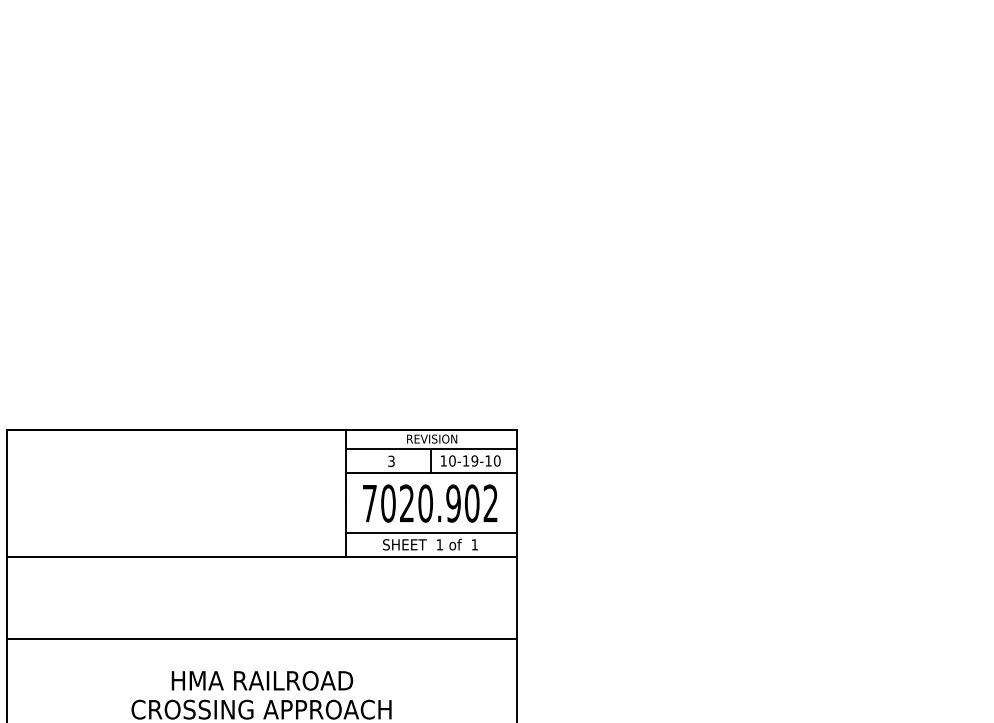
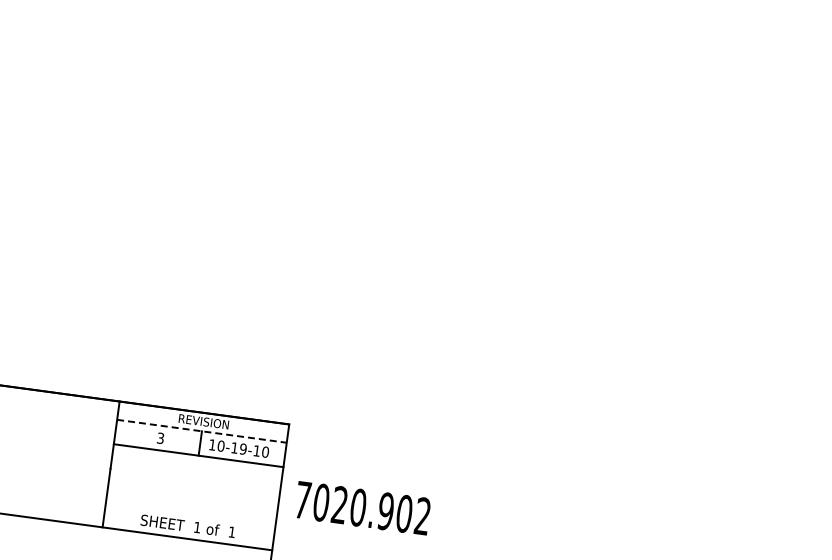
line: (431, 448) -> (202, 430), solid -> dashed
text: (430, 503) -> (363, 508), moved
line: (431, 533) -> (190, 515), removed

